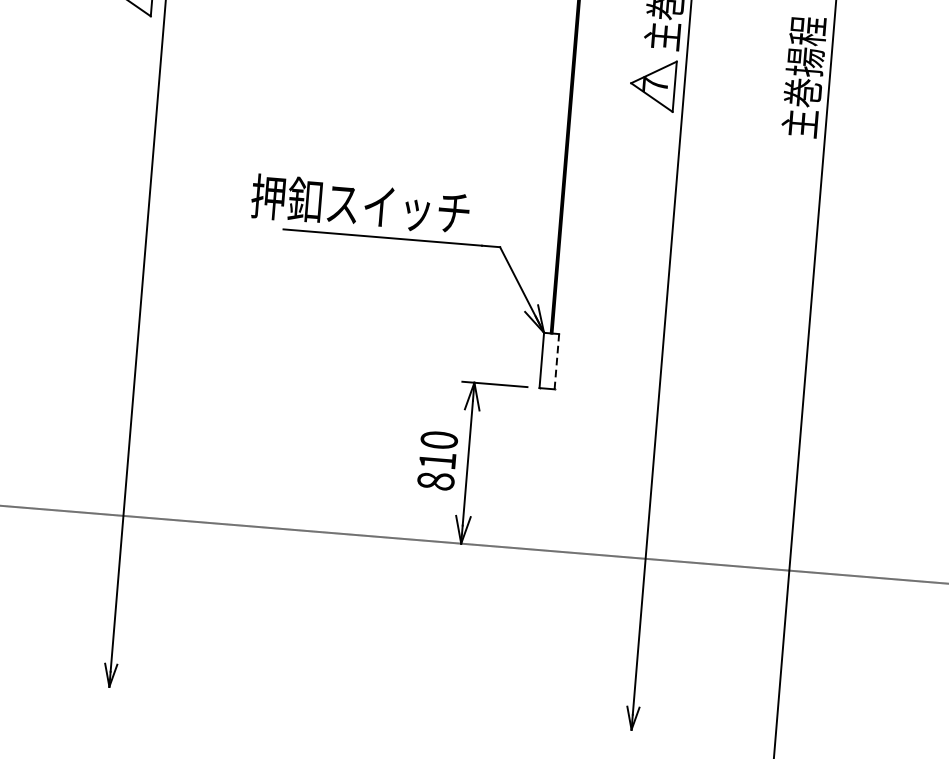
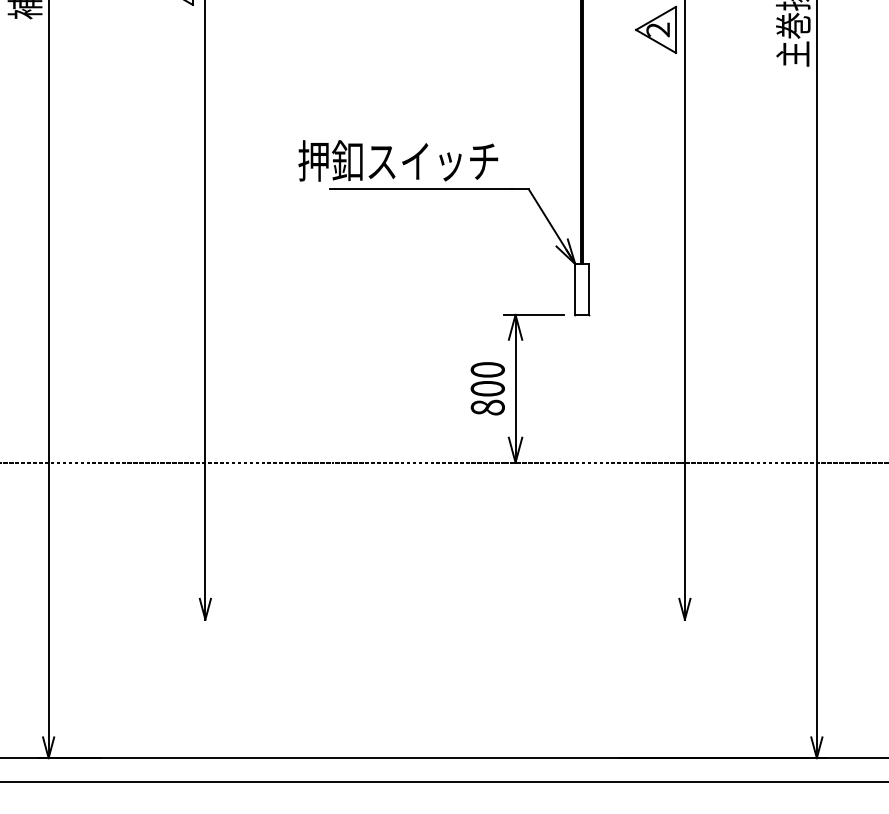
text: (654, 84) -> (657, 29), 7 -> 2
line: (557, 361) -> (589, 289), dashed -> solid
text: (437, 460) -> (487, 388), 810 -> 800

